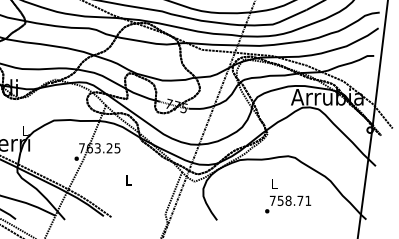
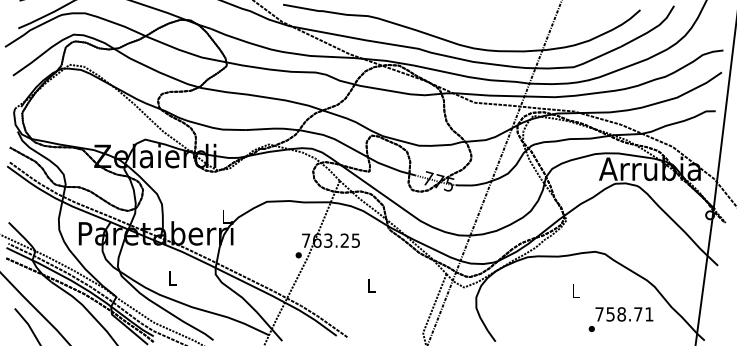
text: (287, 204) -> (620, 319), moved

